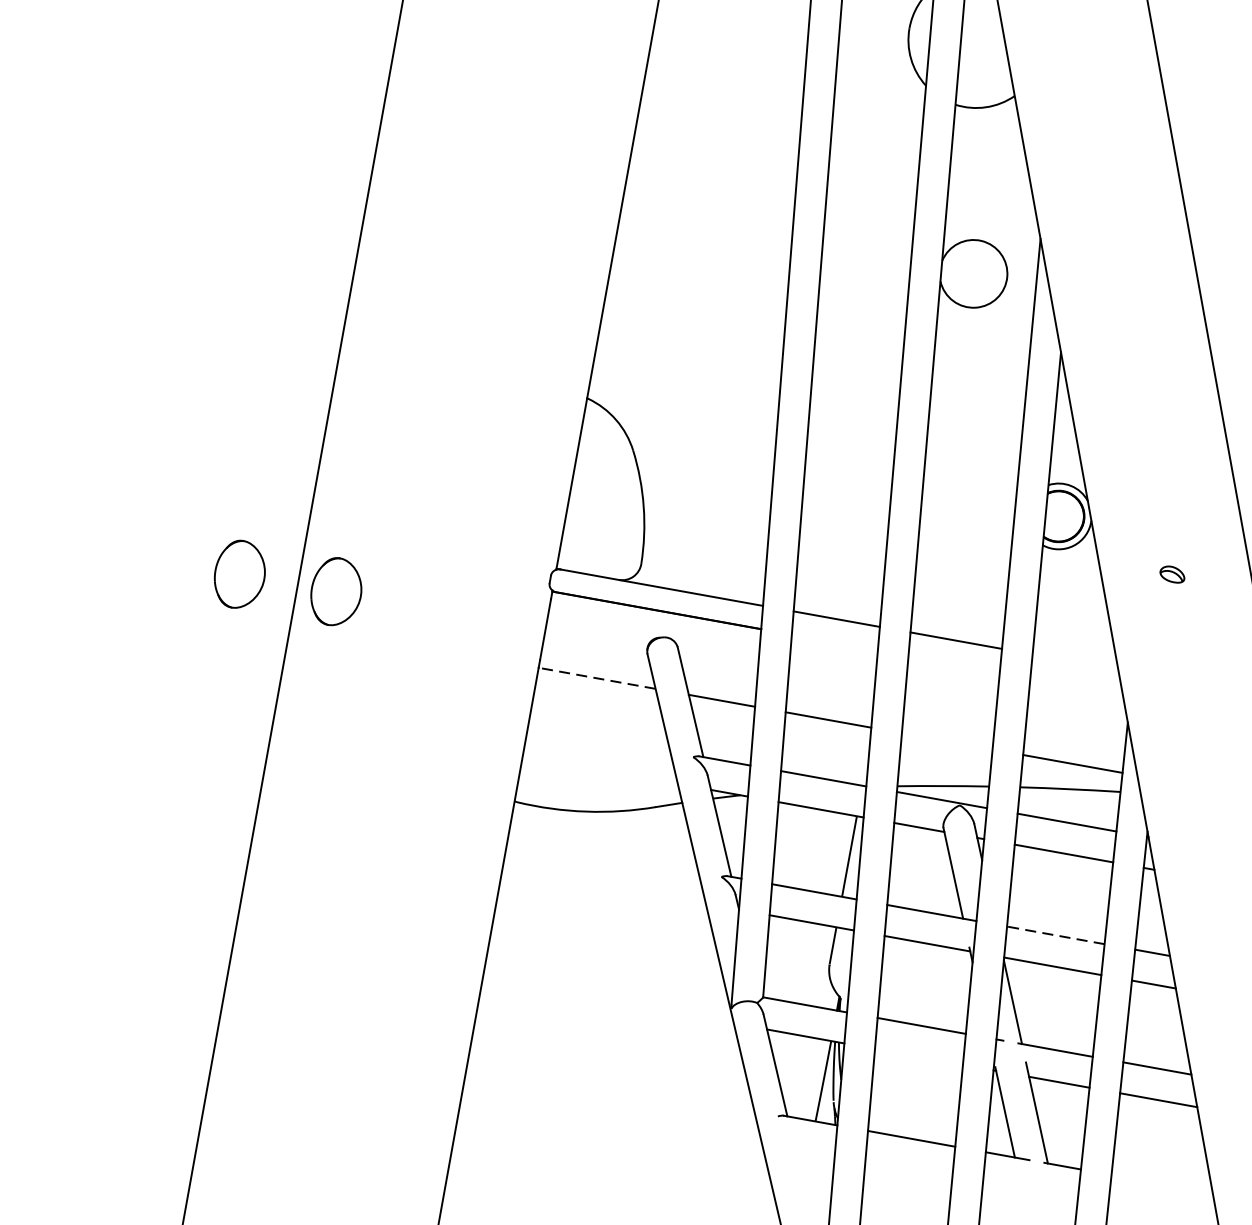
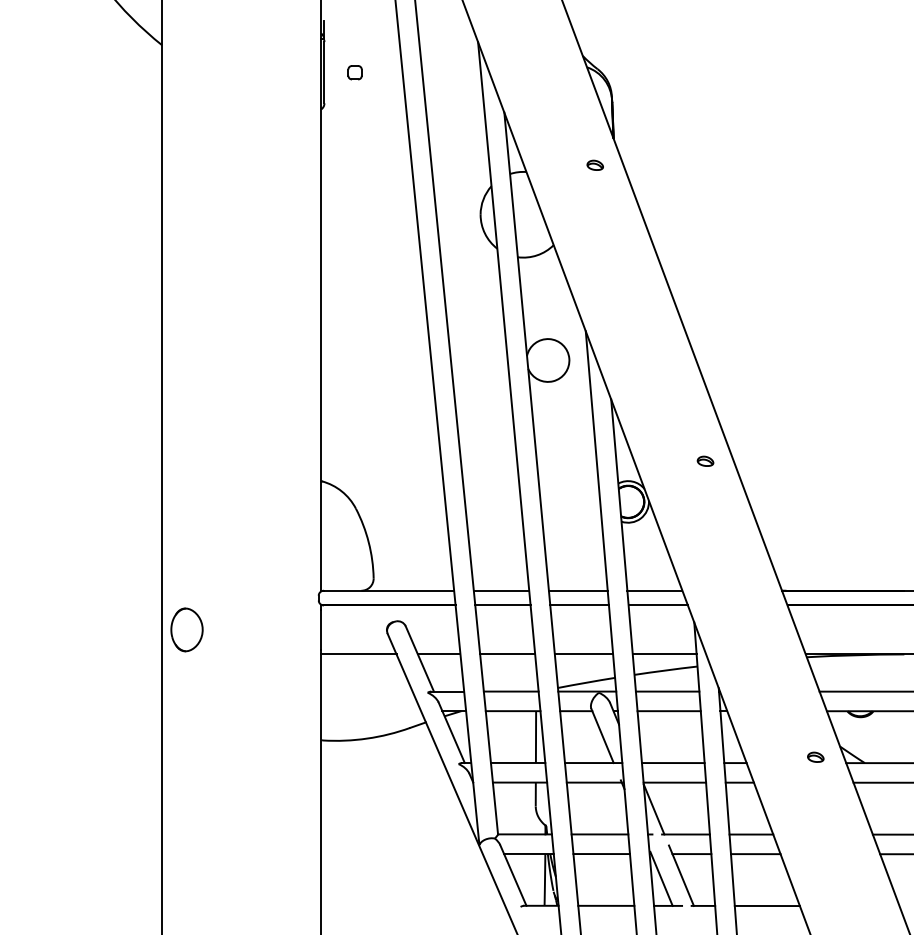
part: (239, 573) -> (124, 629), removed
part: (1172, 573) -> (705, 460), moved
line: (834, 642) -> (502, 605), added
line: (1074, 661) -> (654, 590), added
line: (953, 663) -> (579, 605), added
line: (596, 678) -> (358, 654), dashed -> solid
line: (1075, 685) -> (657, 605), added
line: (946, 741) -> (583, 654), added
line: (1054, 935) -> (672, 763), dashed -> solid
line: (918, 1057) -> (601, 854), added
line: (1160, 1183) -> (766, 905), added

